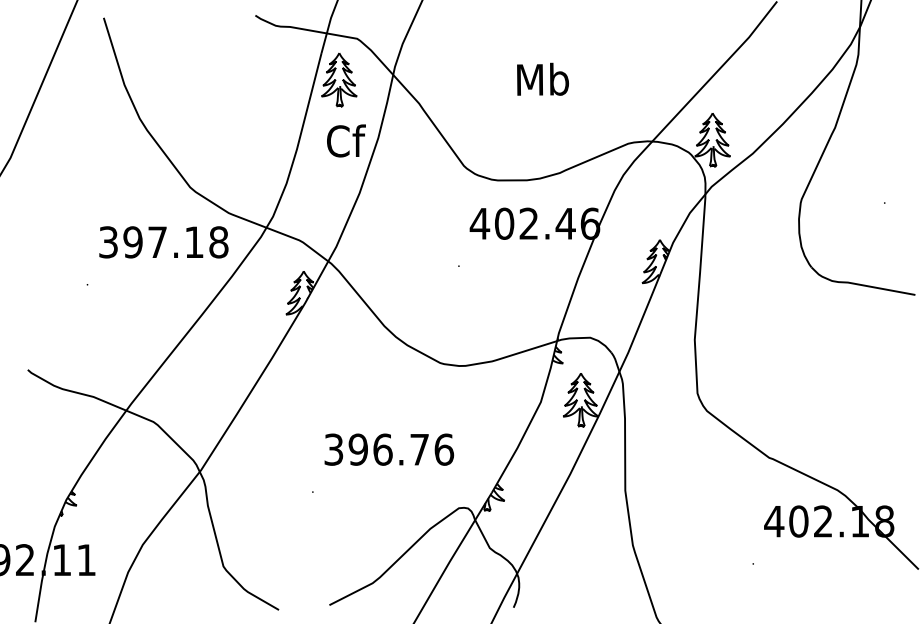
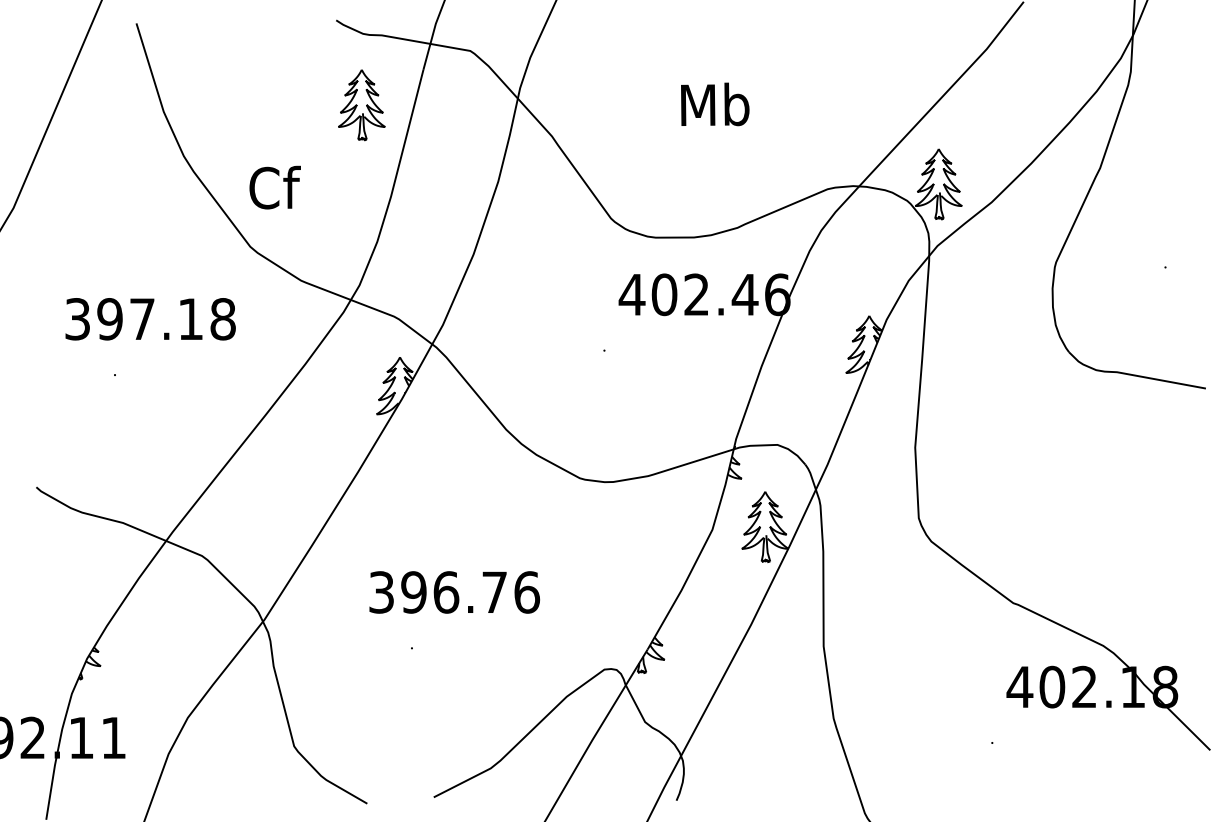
part: (339, 80) -> (361, 105), moved
text: (345, 140) -> (274, 187), moved
text: (163, 242) -> (150, 319), moved
text: (389, 449) -> (454, 592), moved

